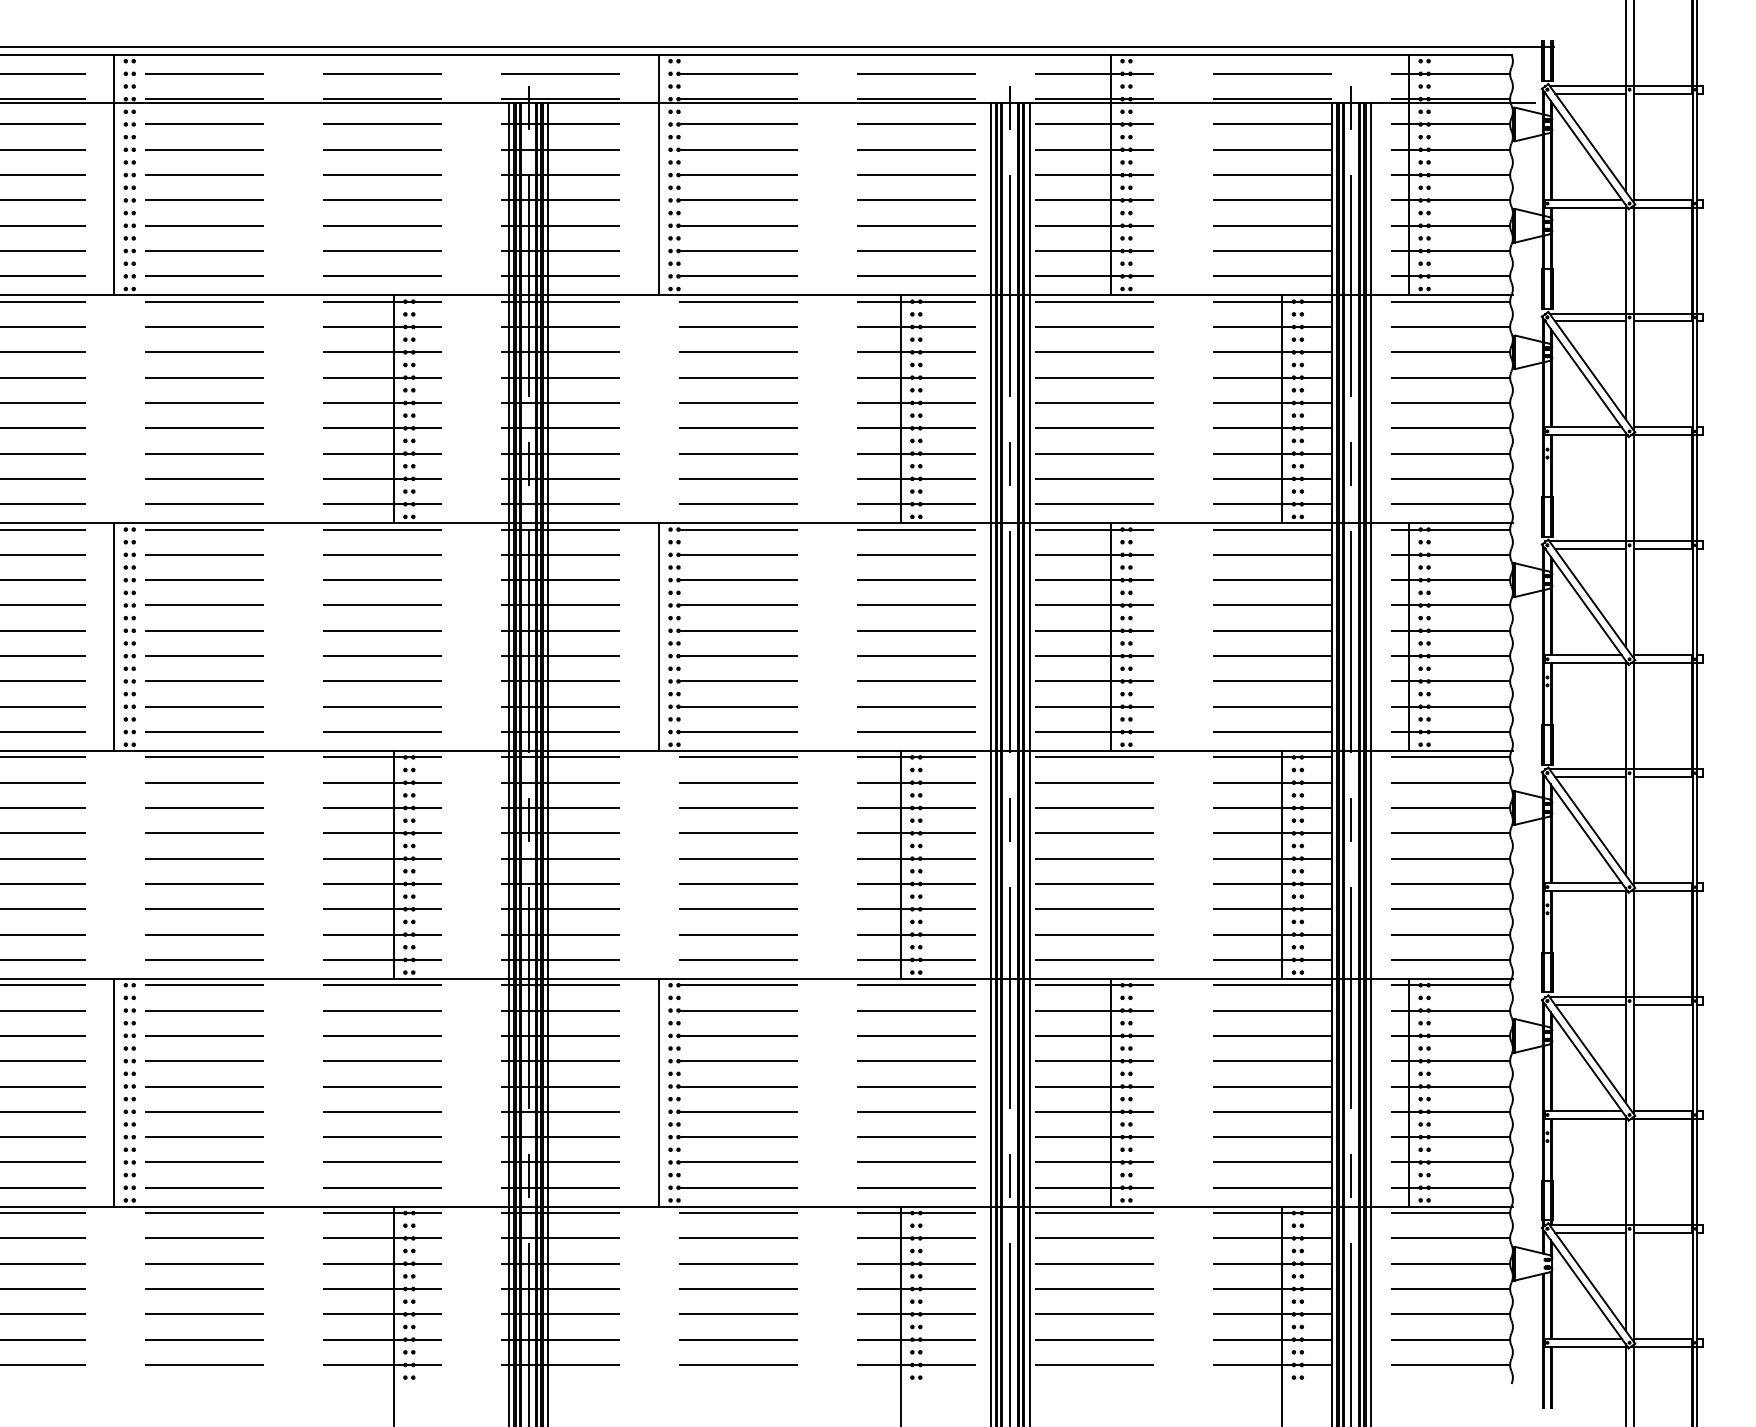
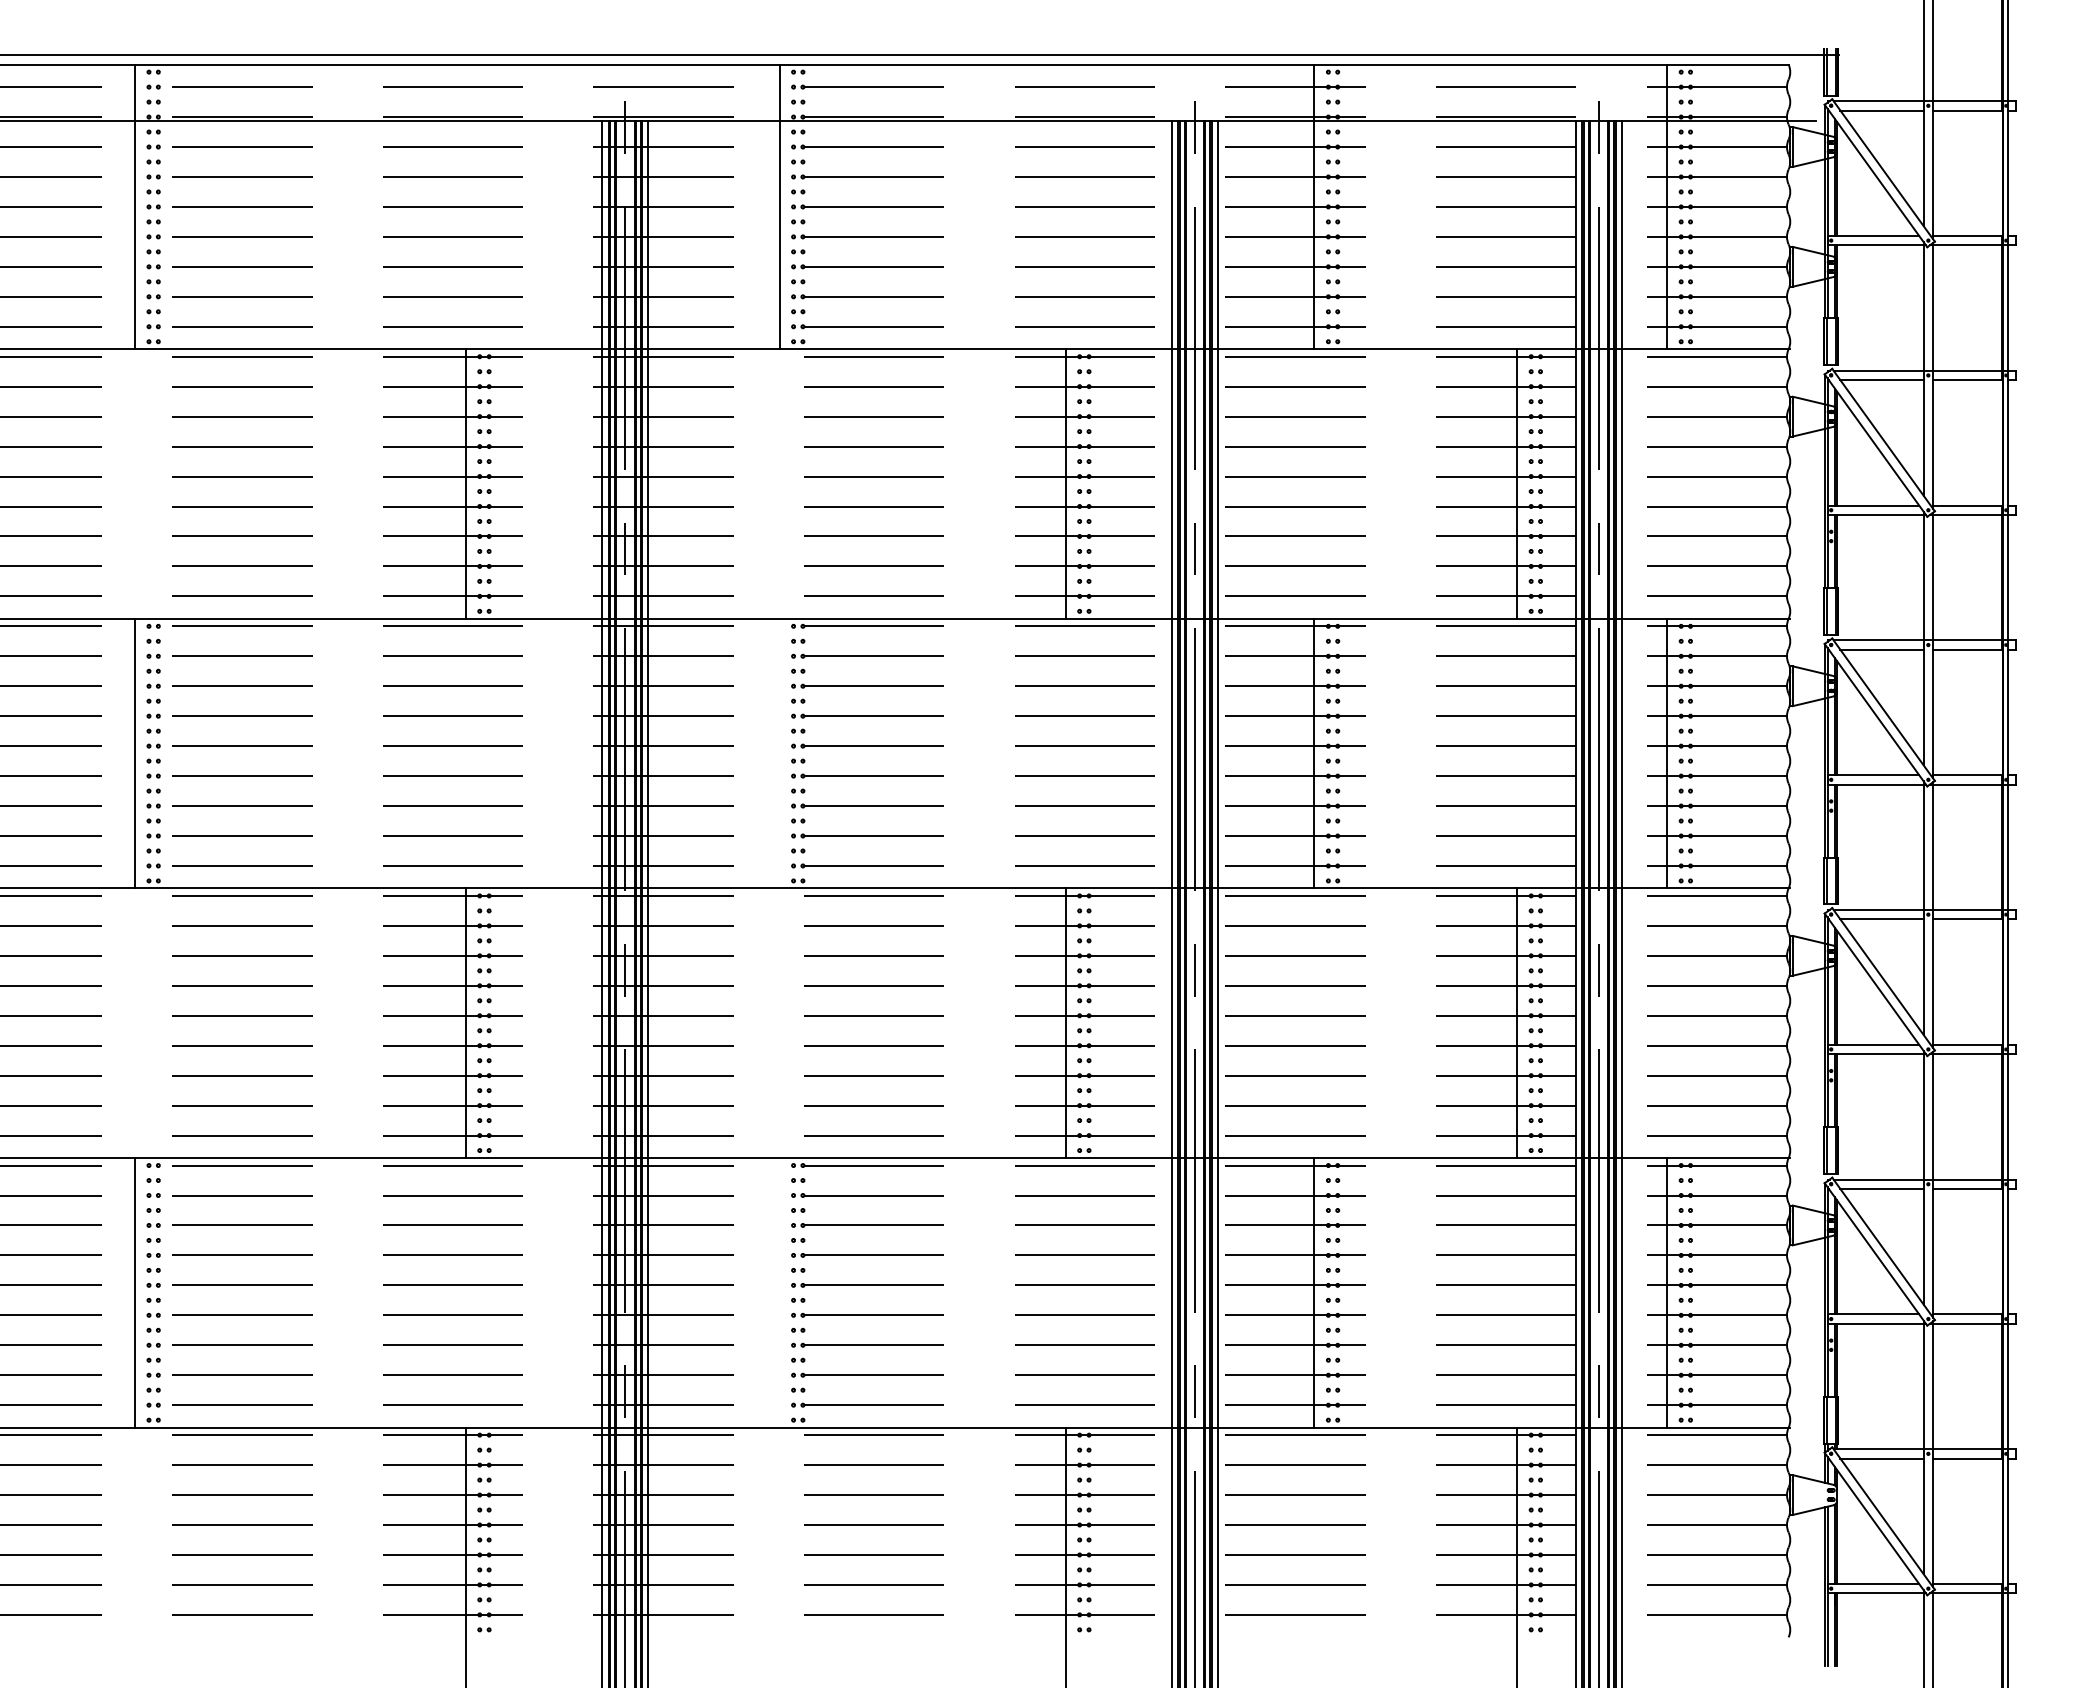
line: (658, 637) -> (779, 753), removed
line: (658, 1092) -> (779, 1292), removed

